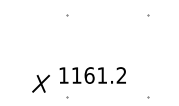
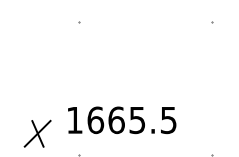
text: (98, 75) -> (131, 120), 1161.2 -> 1665.5

